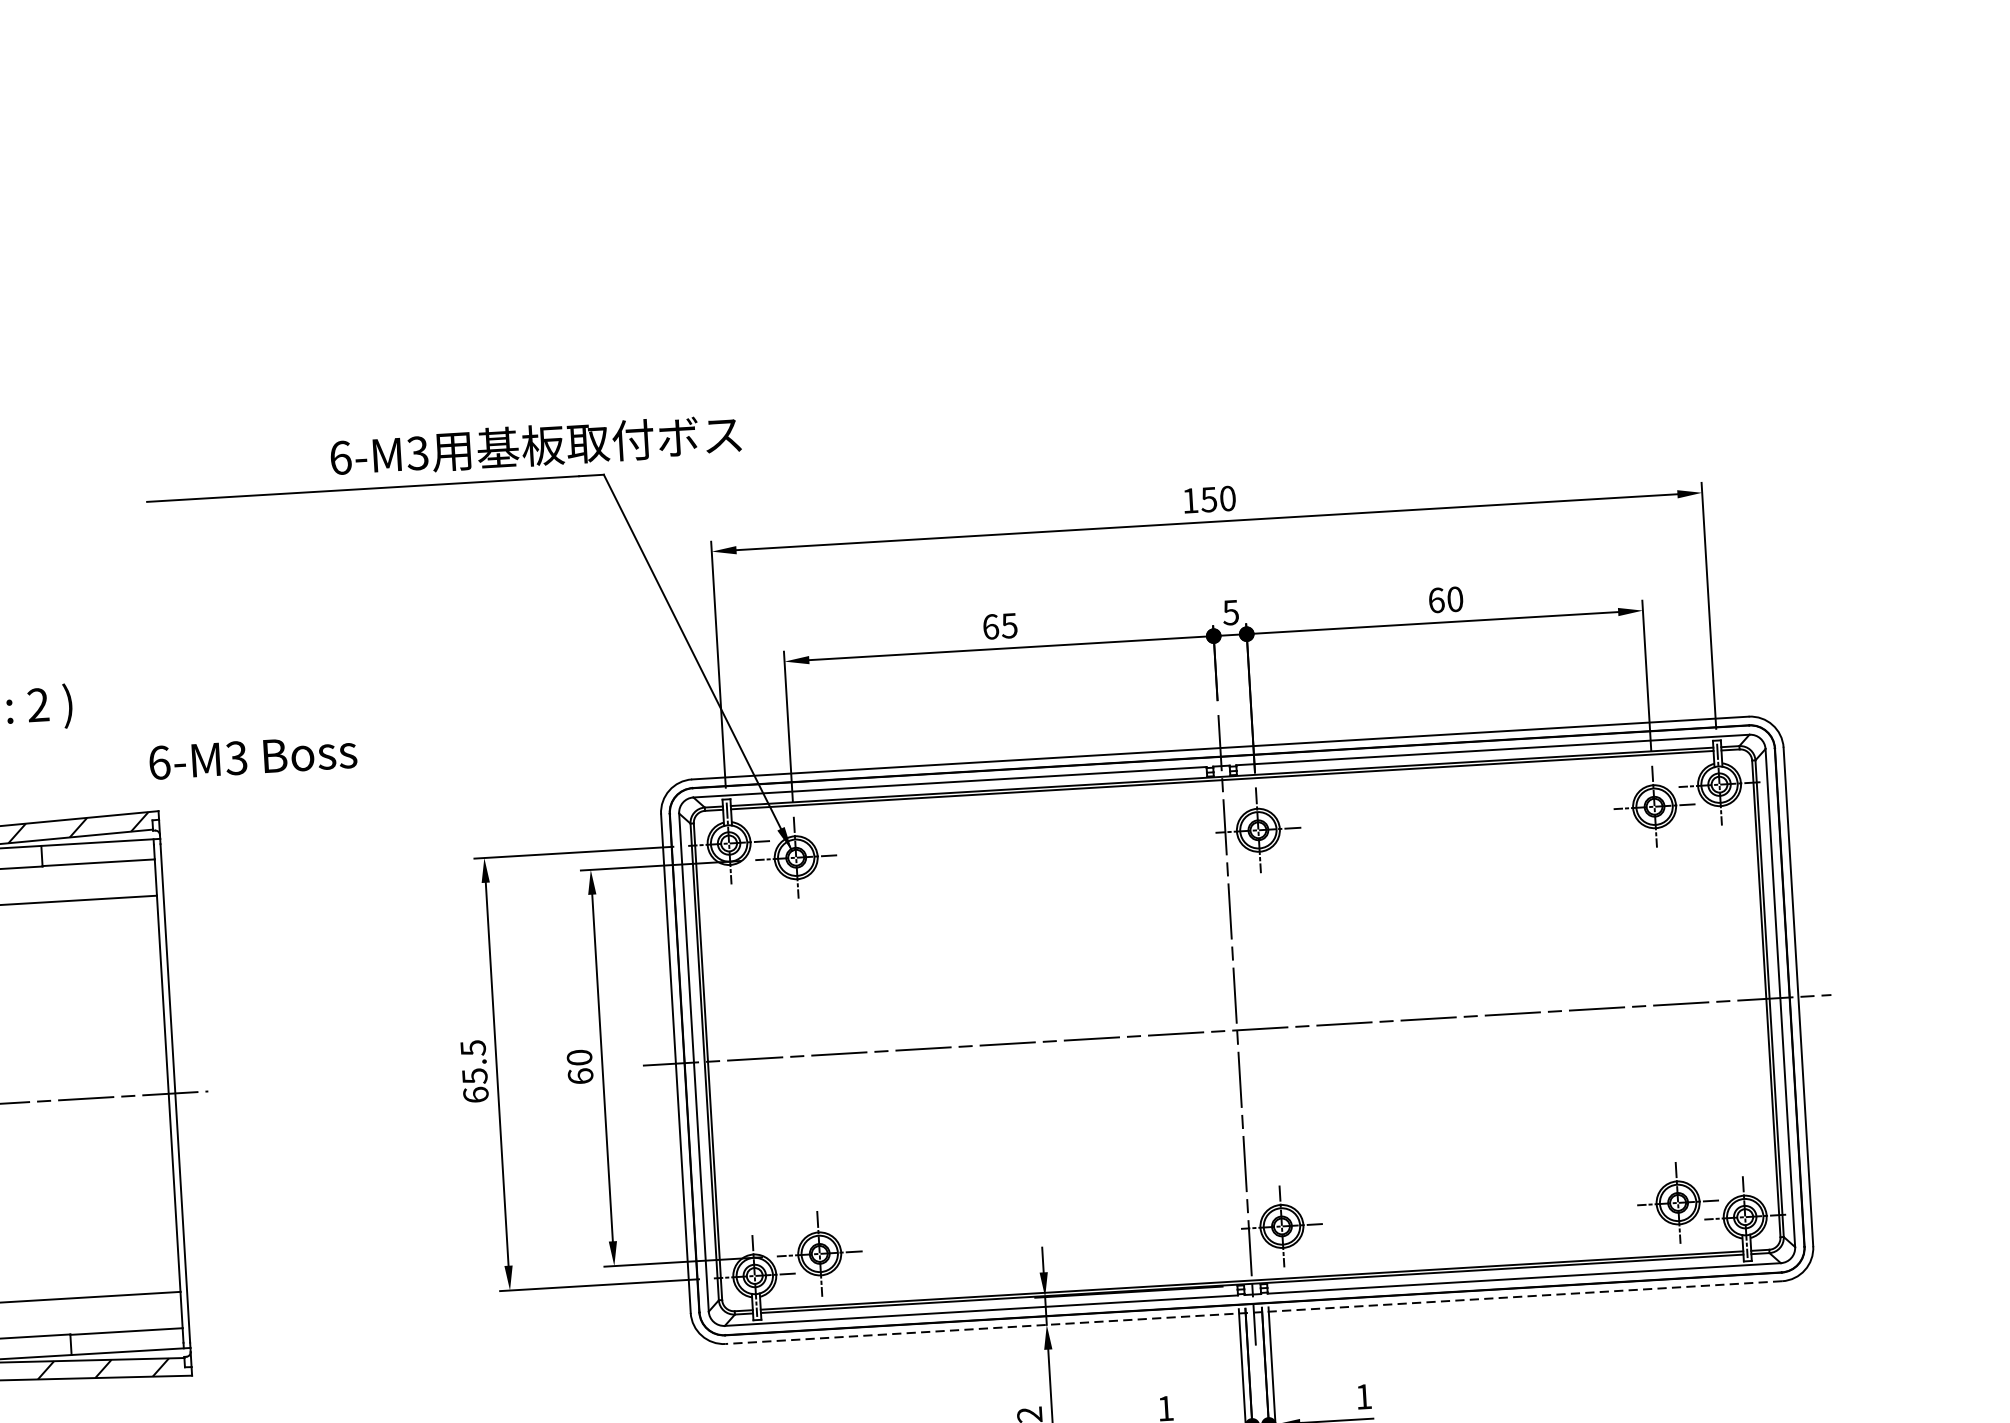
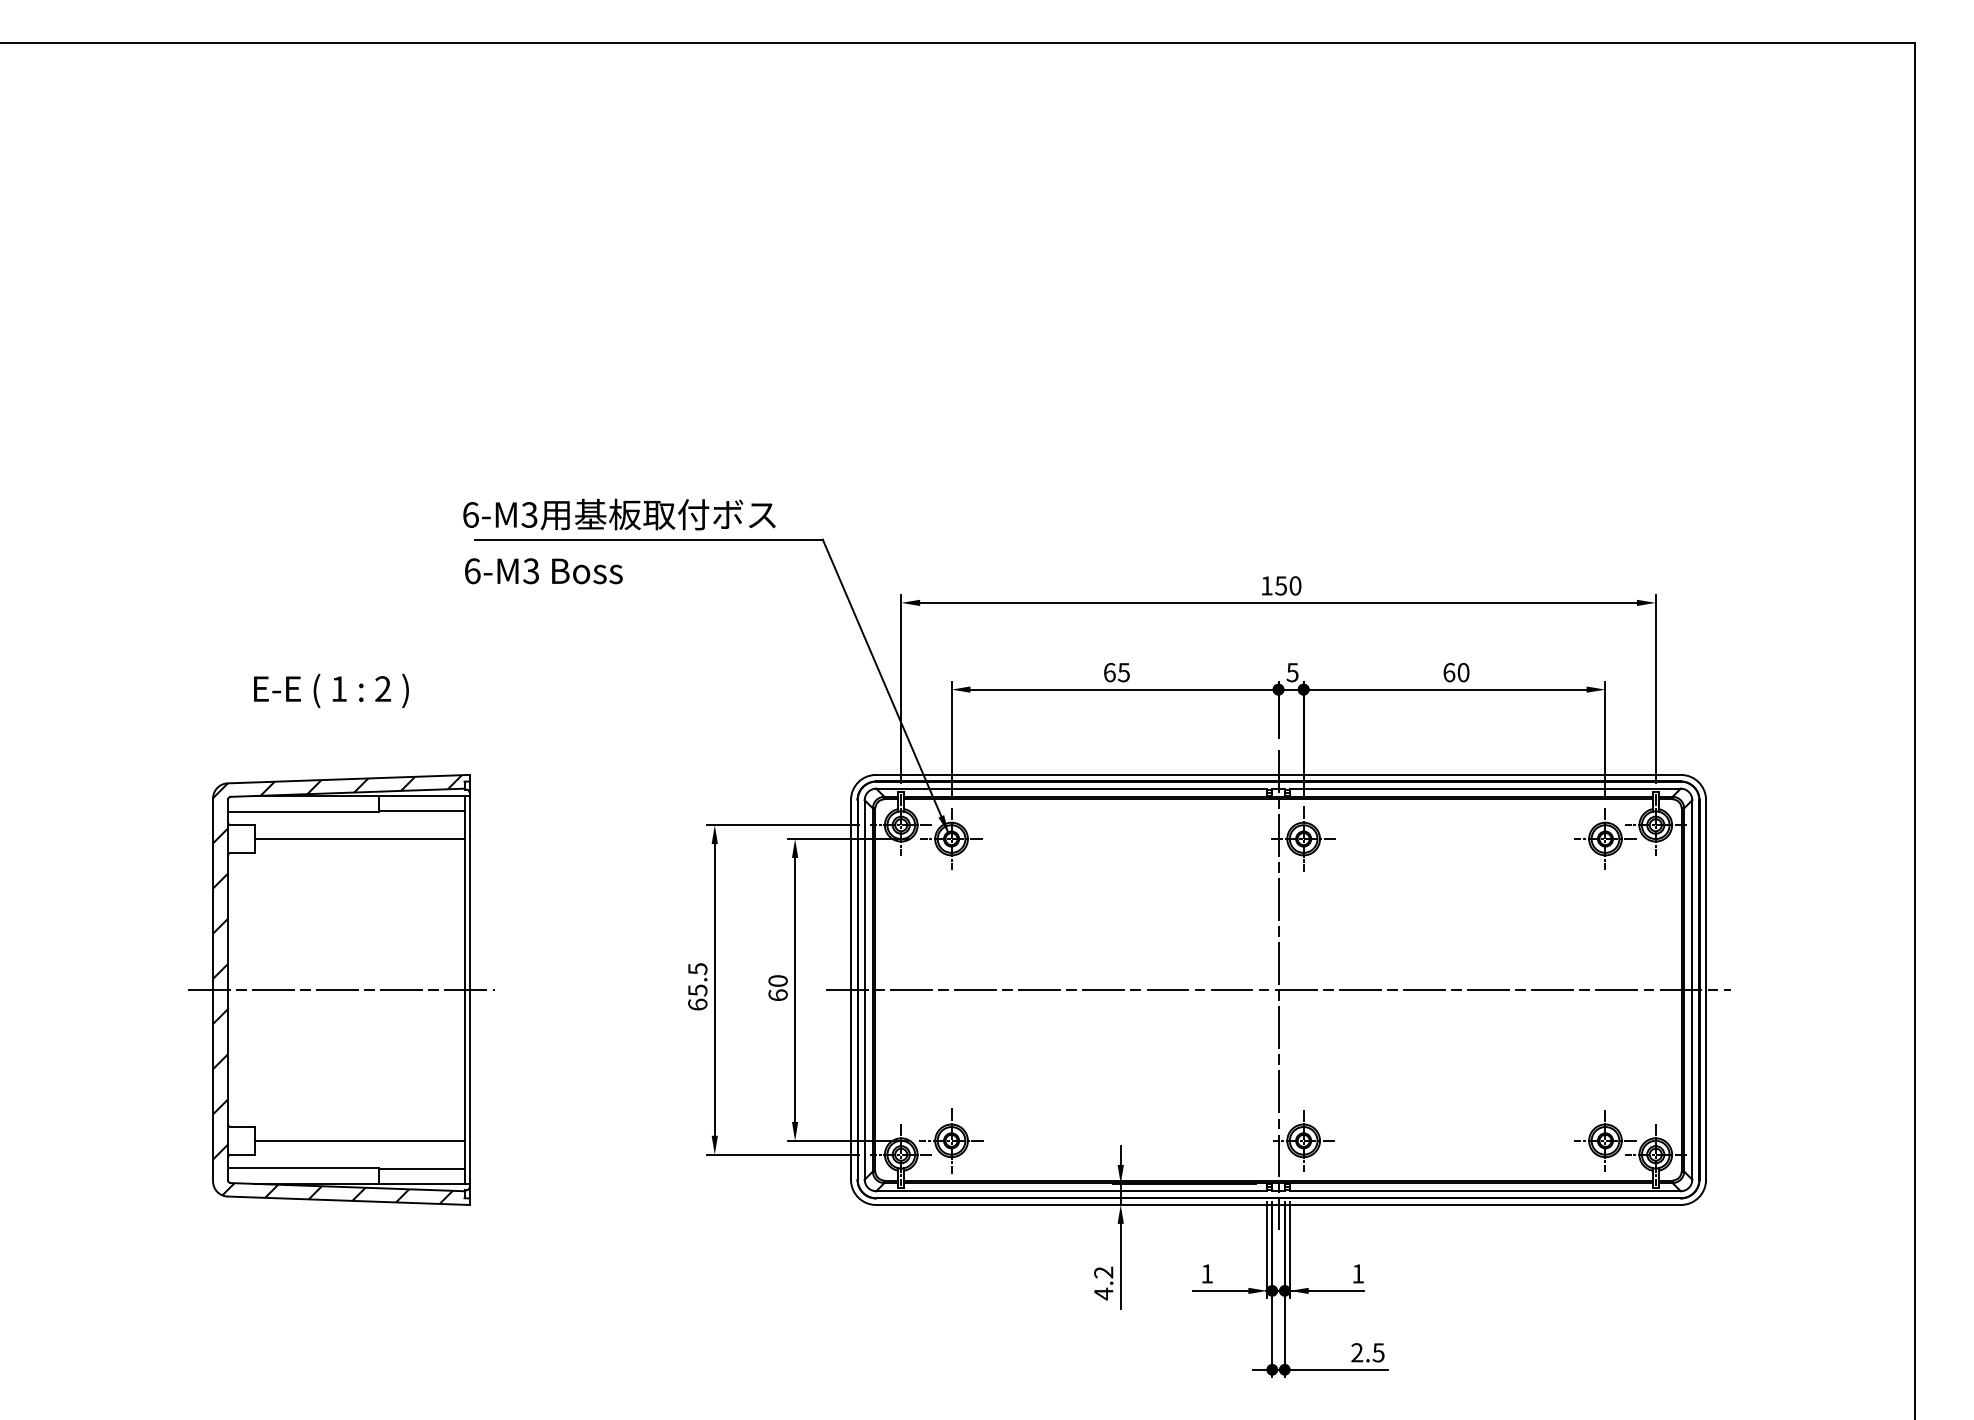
text: (535, 445) -> (619, 514), moved
text: (252, 757) -> (543, 571), moved
line: (1253, 1311) -> (1278, 1204), dashed -> solid

